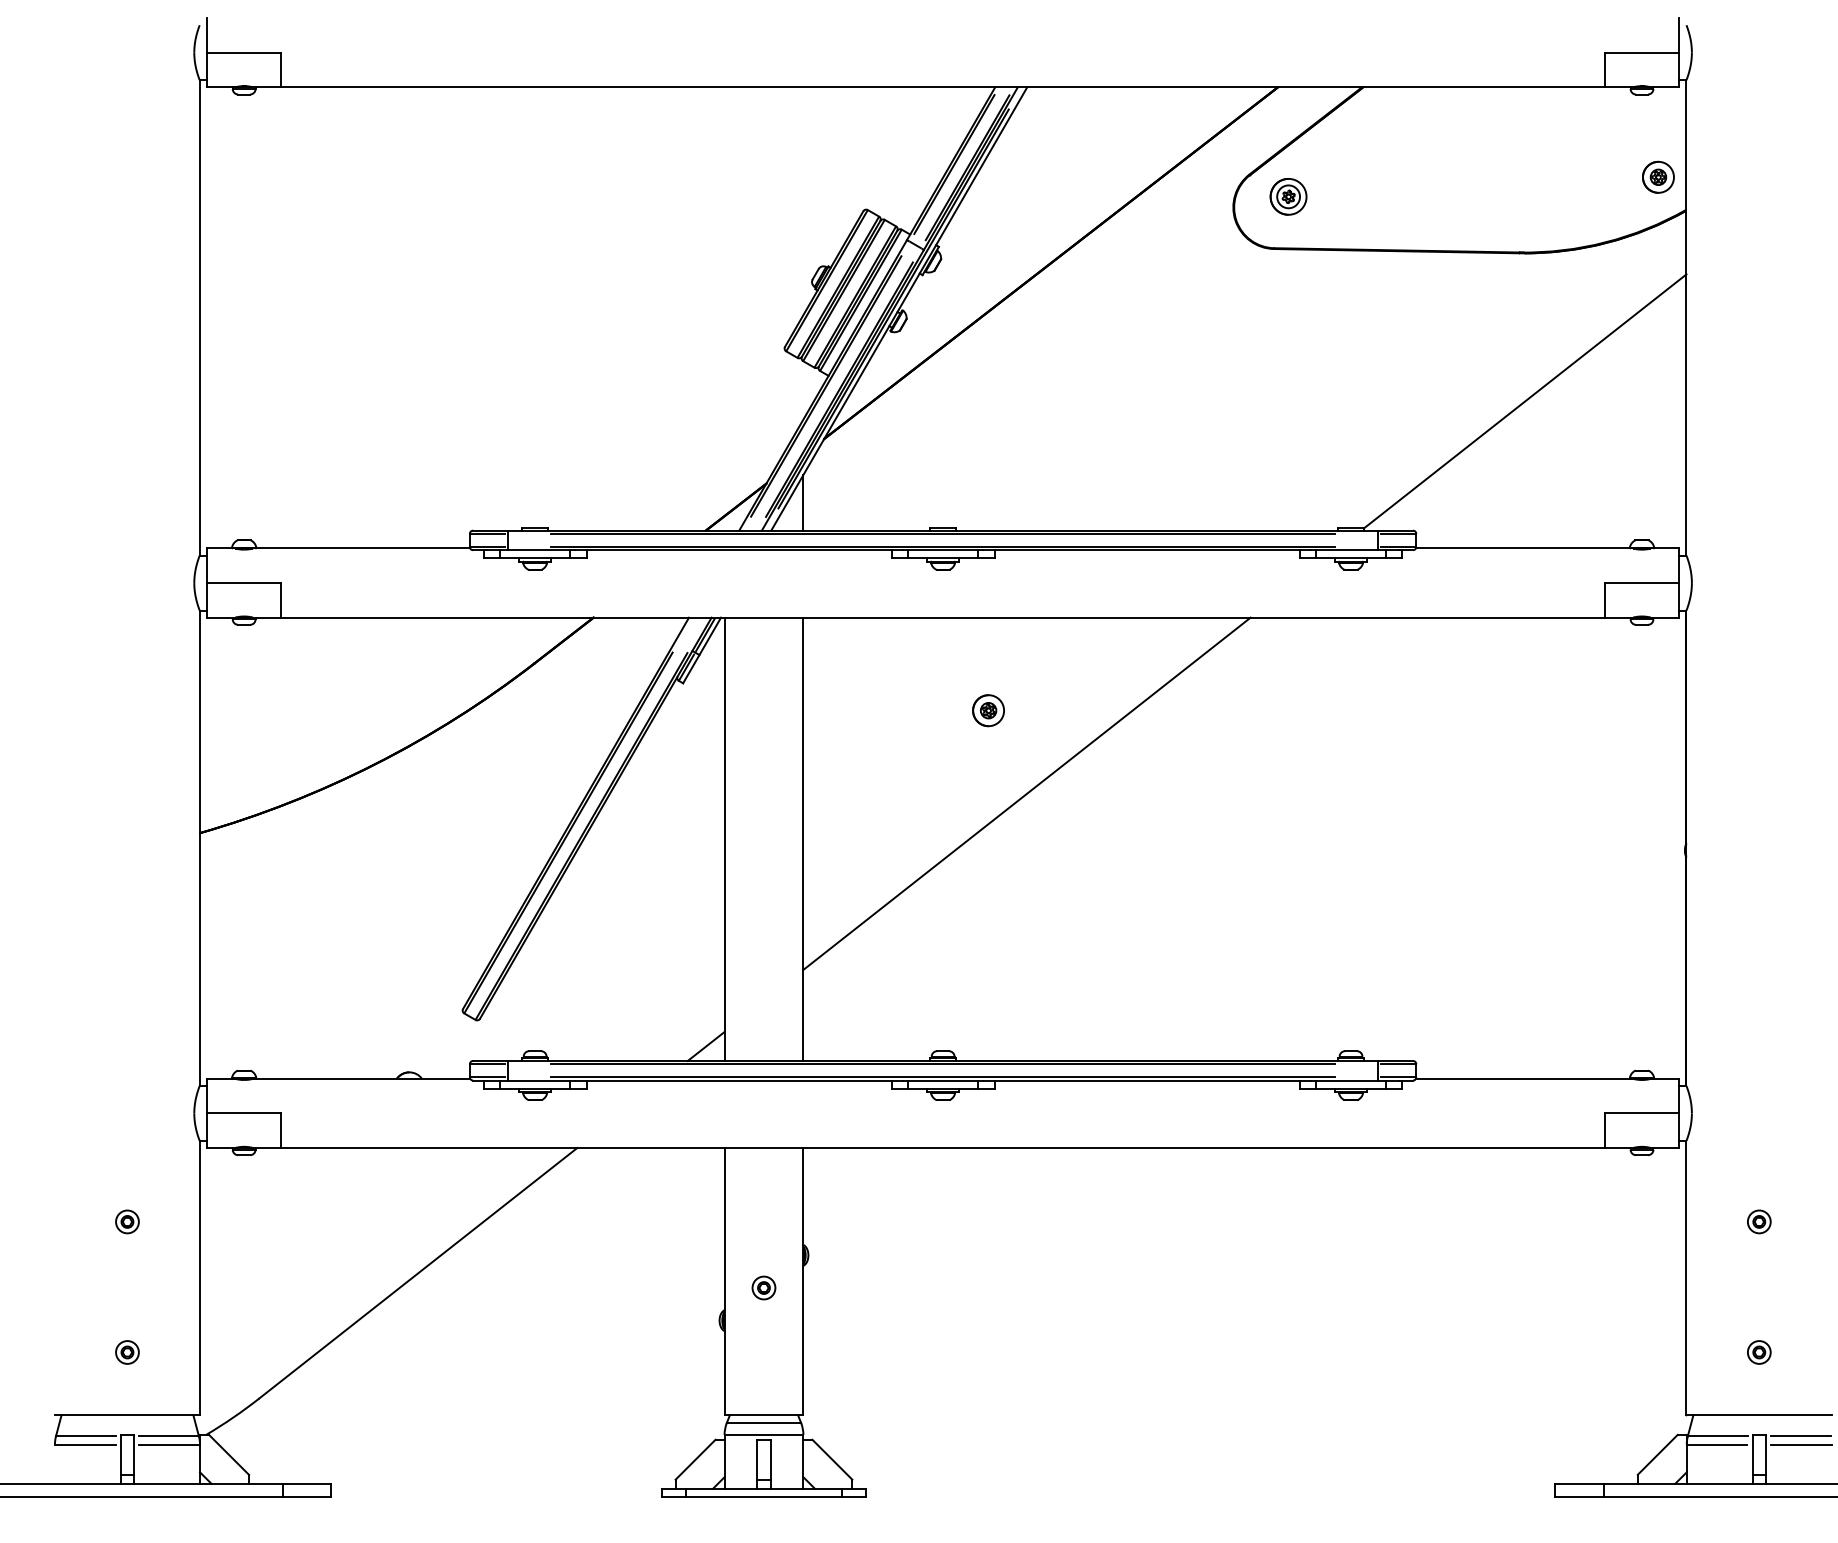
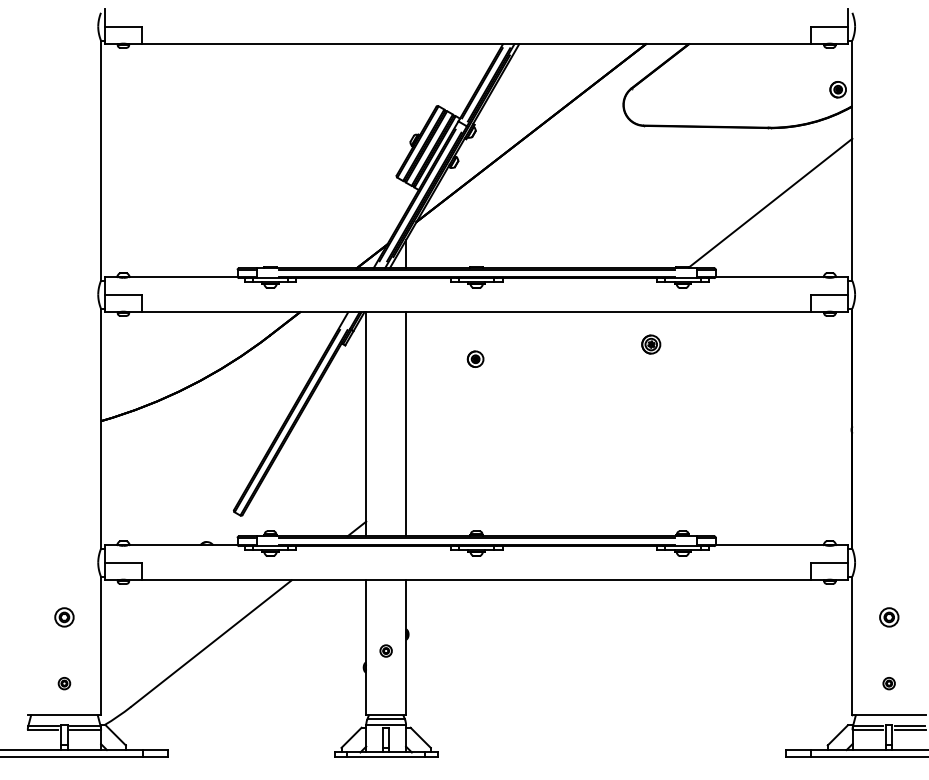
part: (1289, 196) -> (651, 344), moved
part: (988, 709) -> (475, 358), moved
line: (1027, 794) -> (519, 401), removed
part: (127, 1221) -> (64, 617), size x1.6
part: (1757, 1221) -> (888, 617), size x1.6

